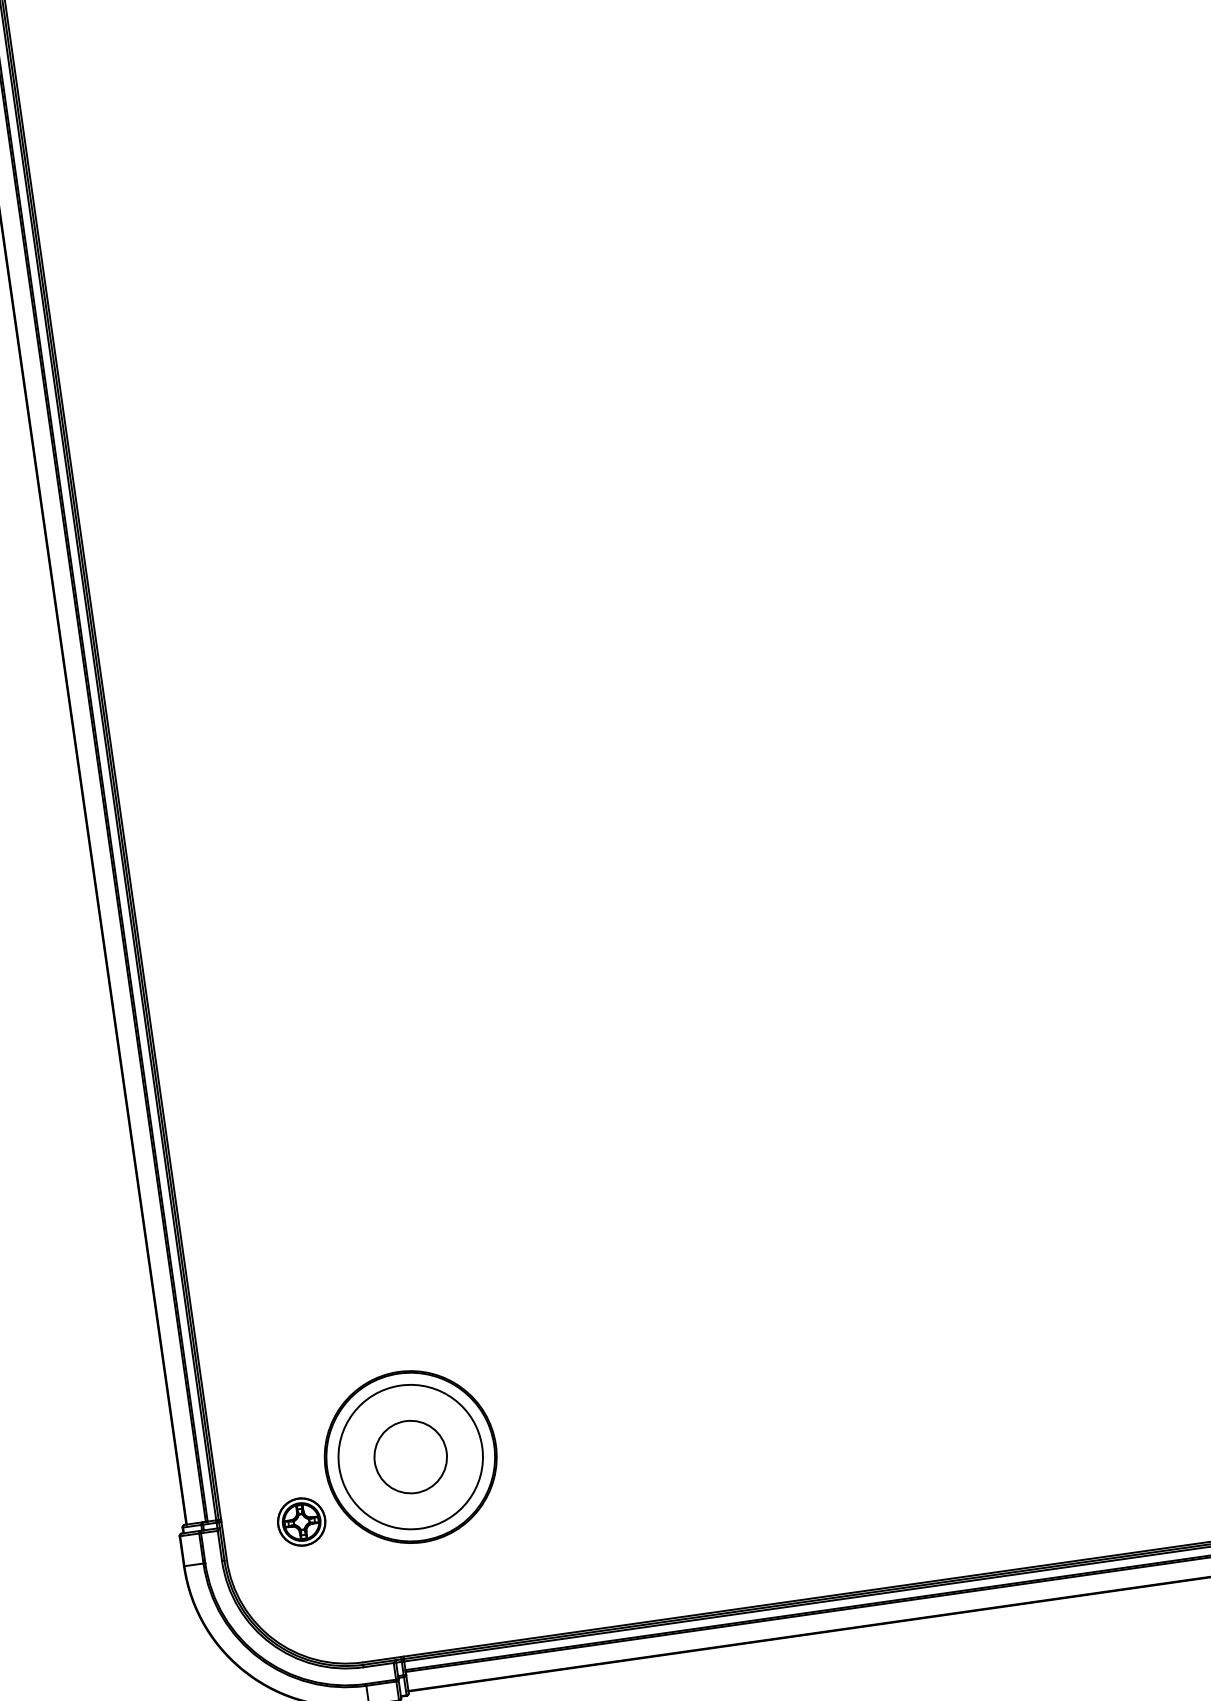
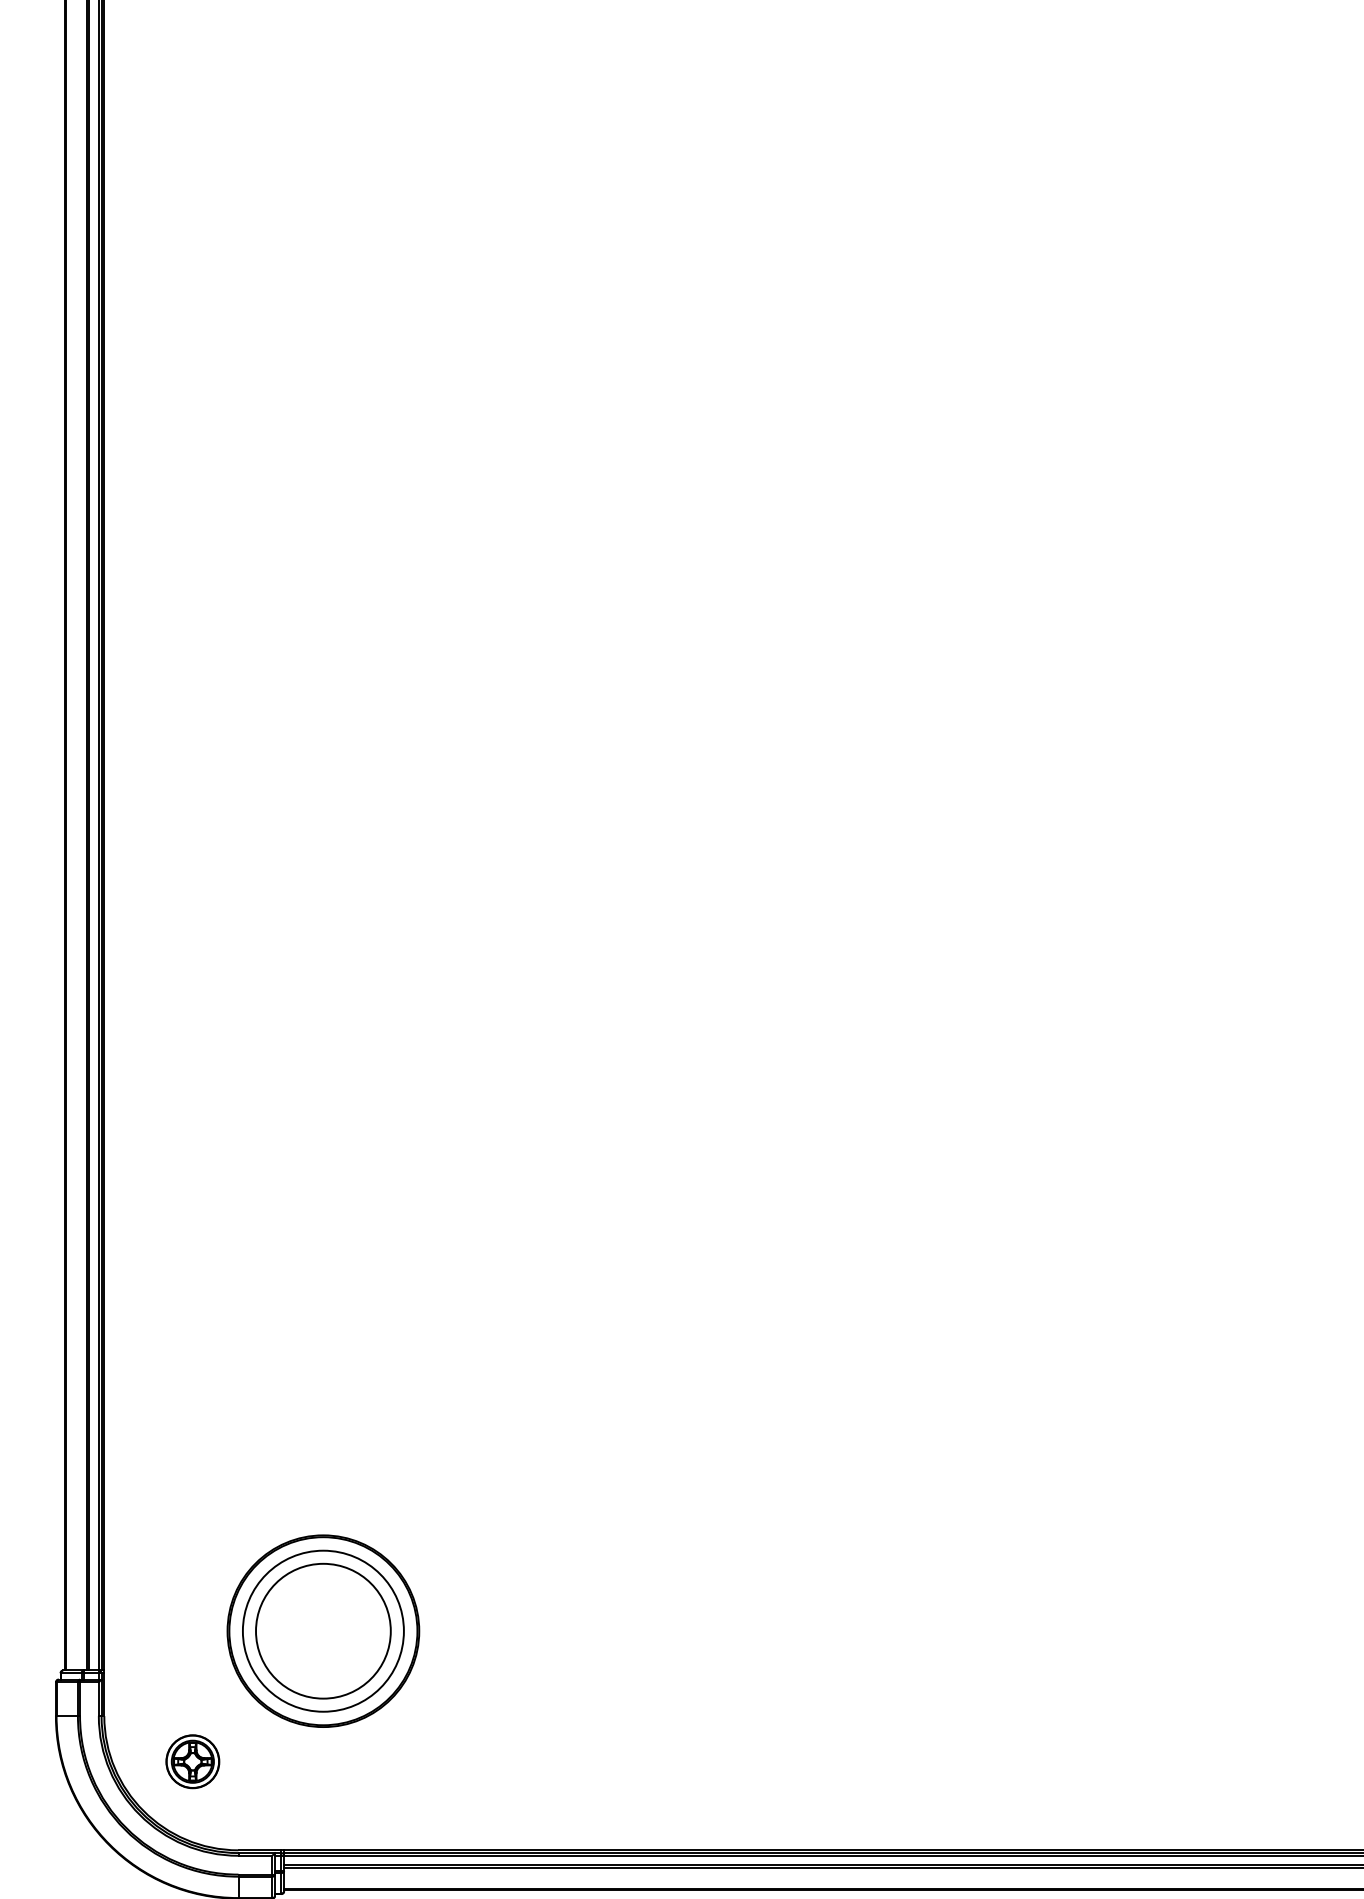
circle: (410, 1456) -> (323, 1630), size x1.67
part: (301, 1521) -> (192, 1761), moved

